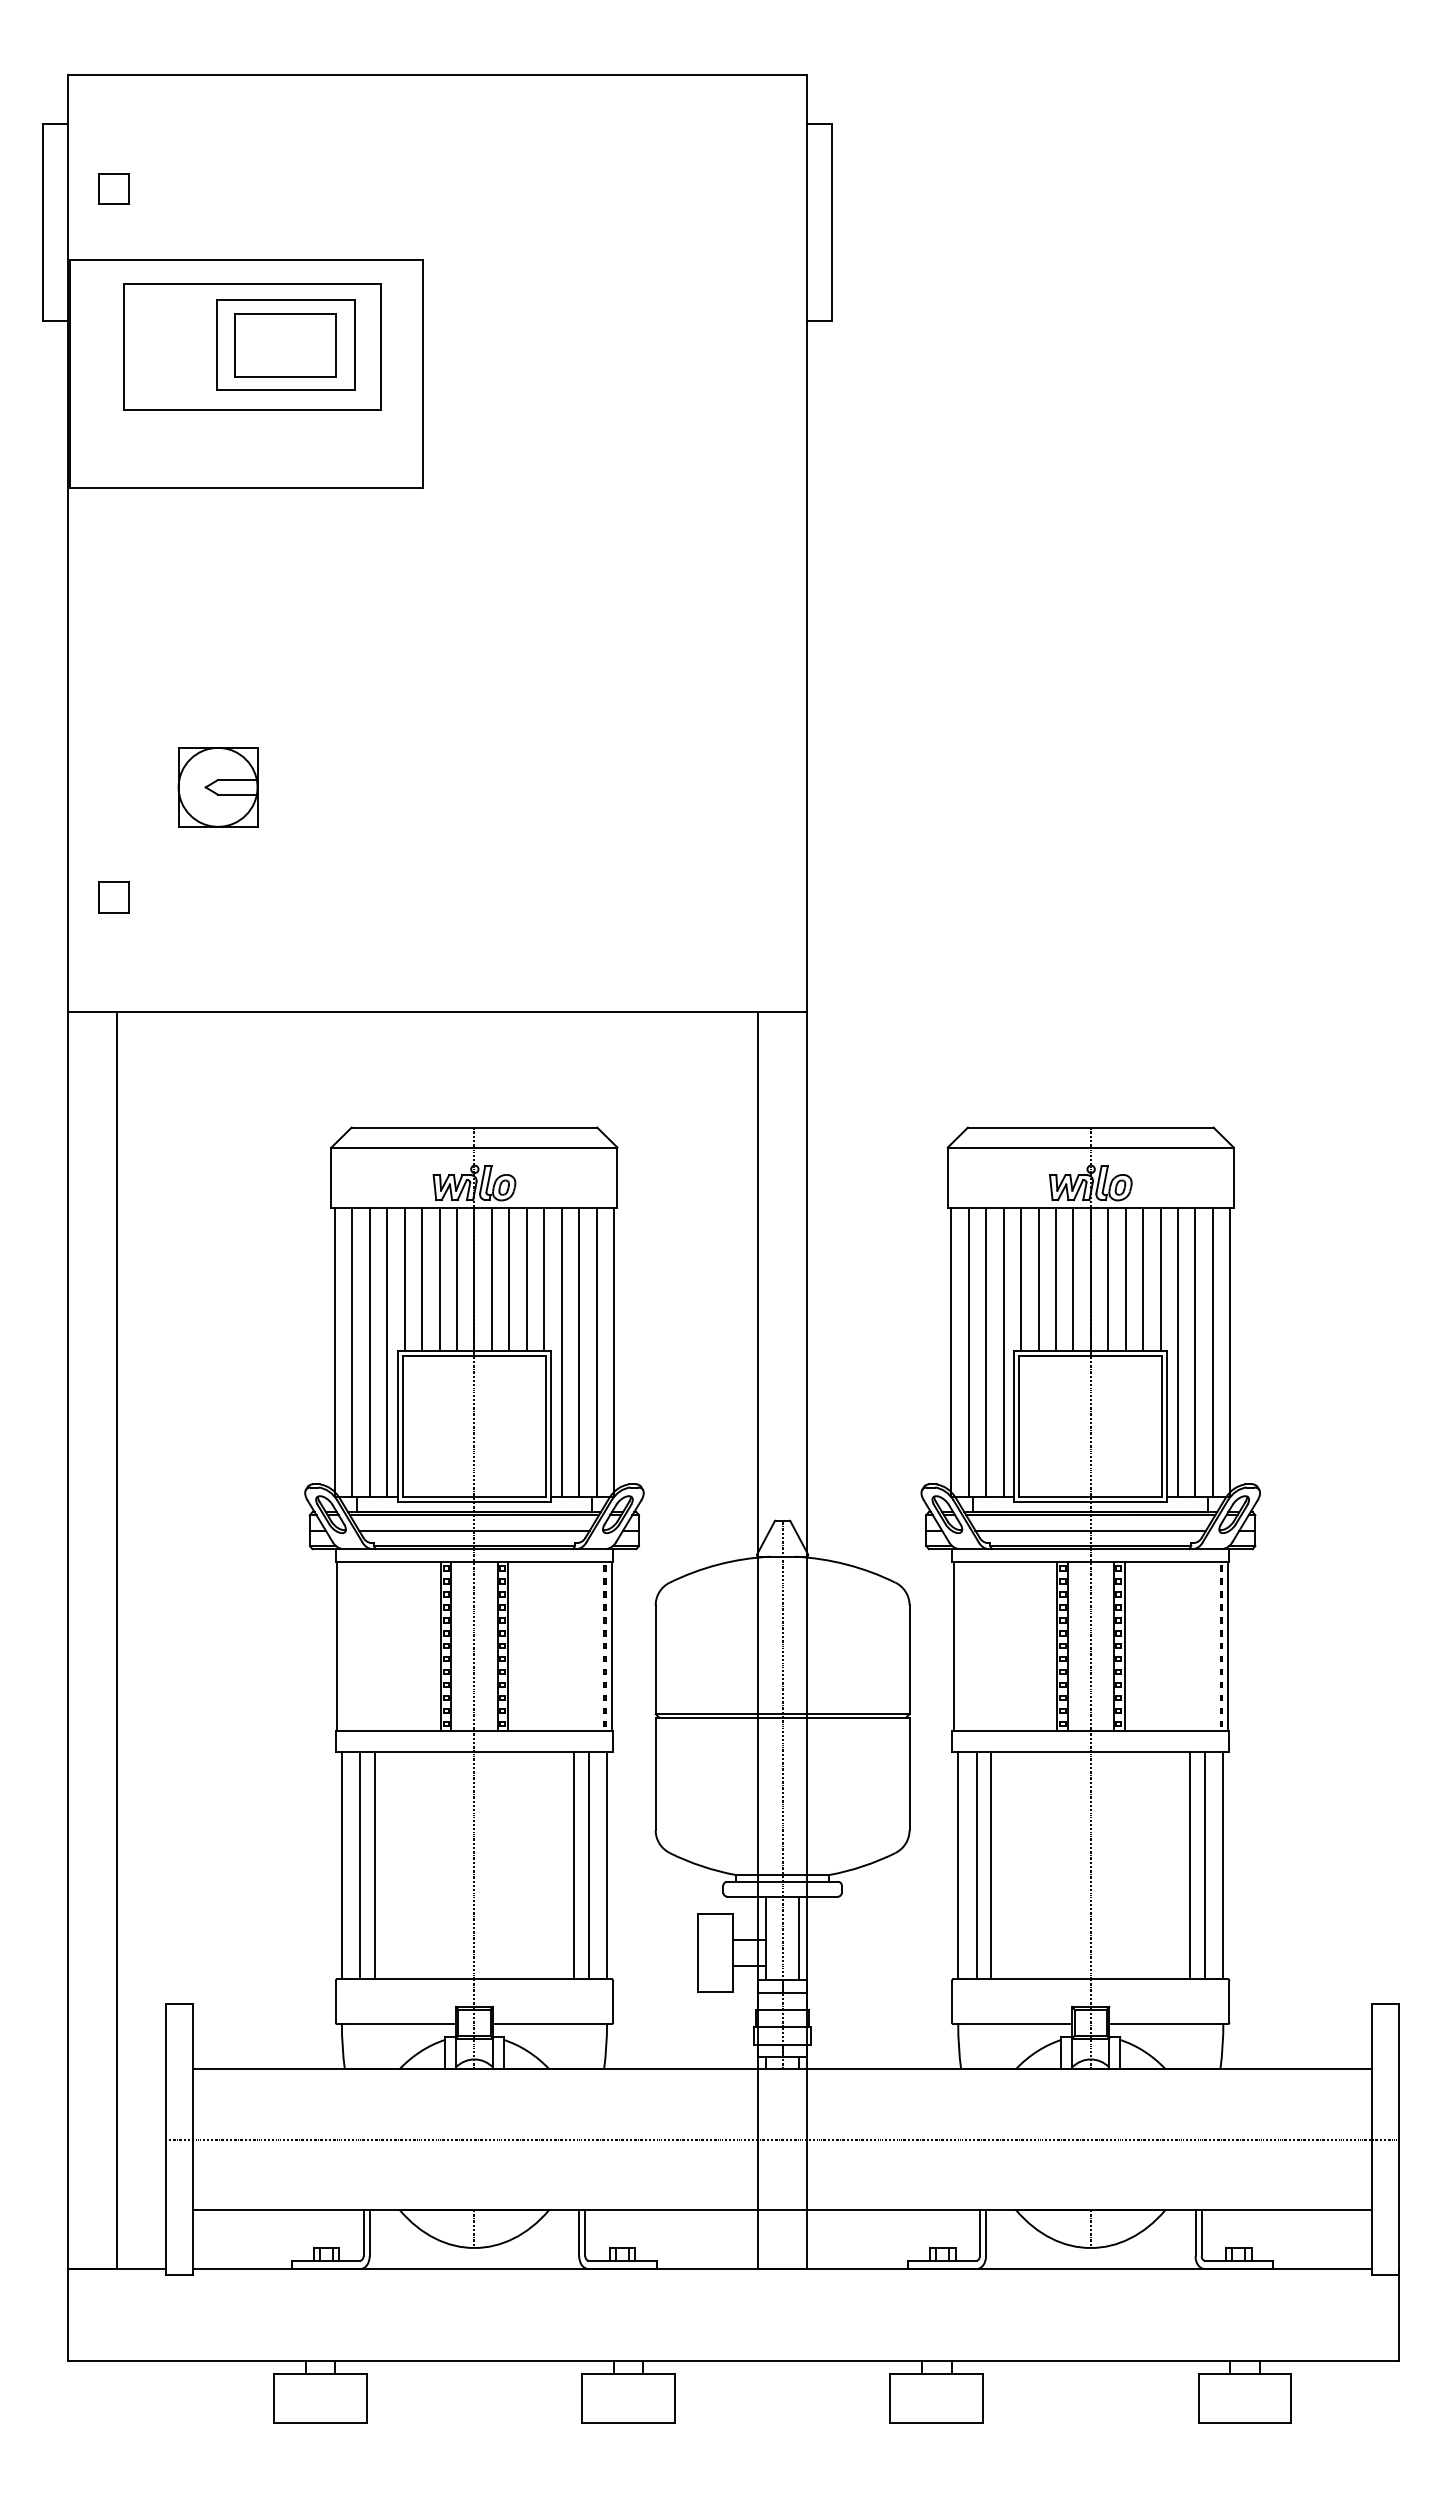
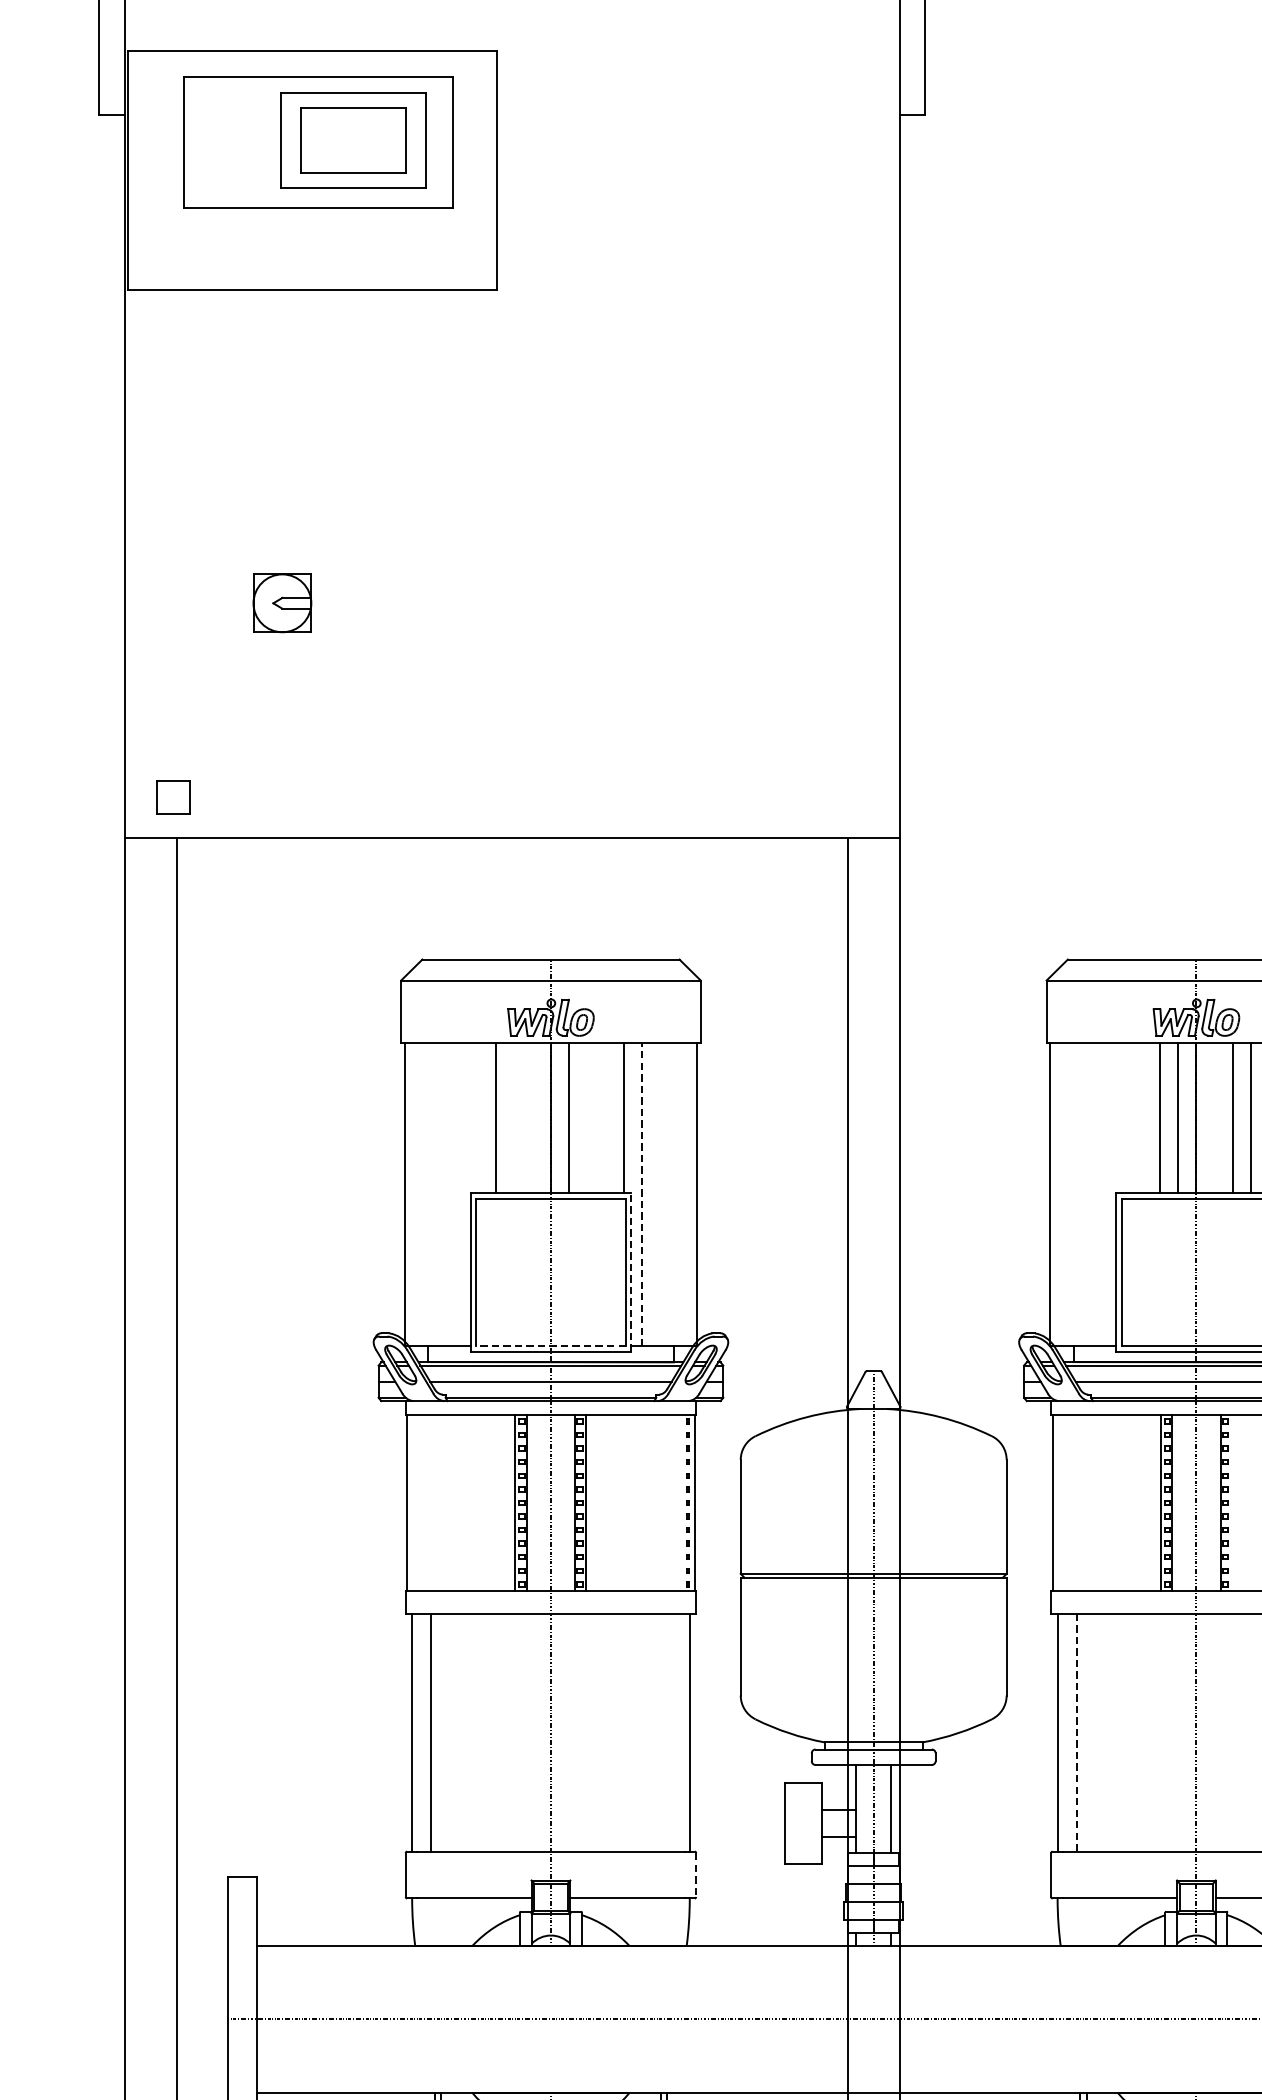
part: (217, 787) -> (281, 603), size x0.7
part: (113, 897) -> (172, 797), moved
line: (404, 1278) -> (477, 1117), removed
line: (439, 1278) -> (514, 1117), removed
line: (457, 1278) -> (533, 1117), removed
line: (509, 1278) -> (587, 1117), removed
line: (526, 1278) -> (605, 1117), removed
line: (1021, 1278) -> (1123, 1117), removed
line: (1038, 1278) -> (1141, 1117), removed
line: (1108, 1278) -> (1214, 1117), removed
line: (352, 1352) -> (423, 1195), removed
line: (369, 1352) -> (441, 1195), removed
line: (387, 1352) -> (459, 1195), removed
line: (561, 1352) -> (642, 1195), solid -> dashed
line: (579, 1352) -> (660, 1195), removed
line: (596, 1352) -> (678, 1195), removed
line: (968, 1352) -> (1068, 1195), removed
line: (986, 1352) -> (1087, 1195), removed
line: (1003, 1352) -> (1105, 1195), removed
line: (551, 1426) -> (631, 1272), solid -> dashed
line: (473, 1497) -> (549, 1347), solid -> dashed
line: (1124, 1646) -> (1231, 1503), removed
line: (375, 1865) -> (447, 1732), removed
line: (573, 1865) -> (654, 1732), removed
line: (588, 1865) -> (670, 1732), removed
line: (976, 1865) -> (1076, 1732), solid -> dashed
line: (991, 1865) -> (1092, 1732), removed
line: (613, 2001) -> (696, 1874), solid -> dashed

